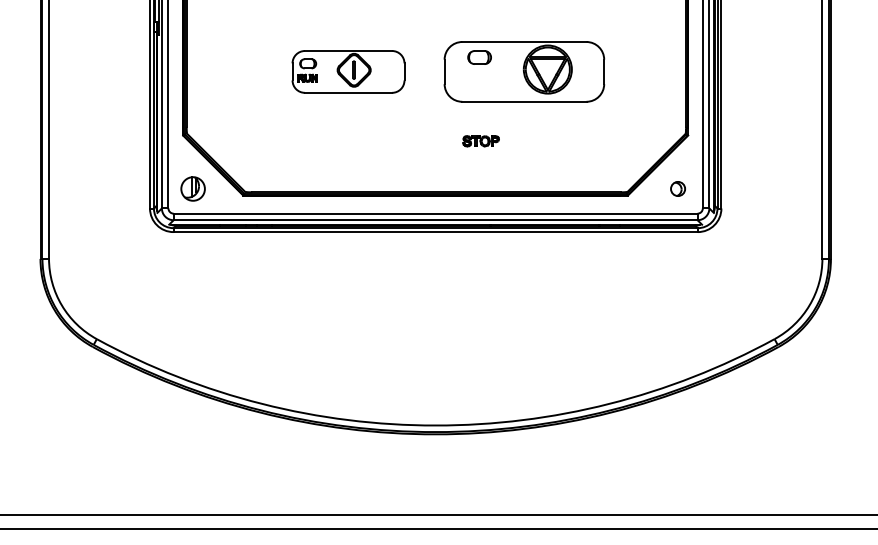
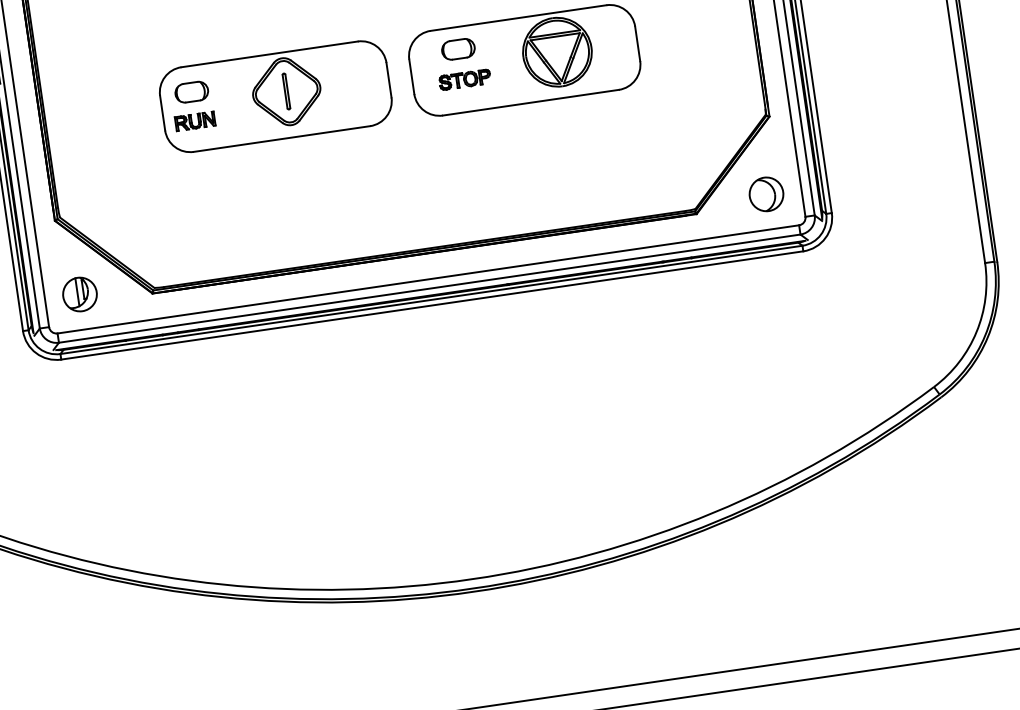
part: (348, 71) -> (275, 96), size x1.43
part: (480, 141) -> (464, 80), moved
part: (677, 188) -> (765, 193), size x1.67

